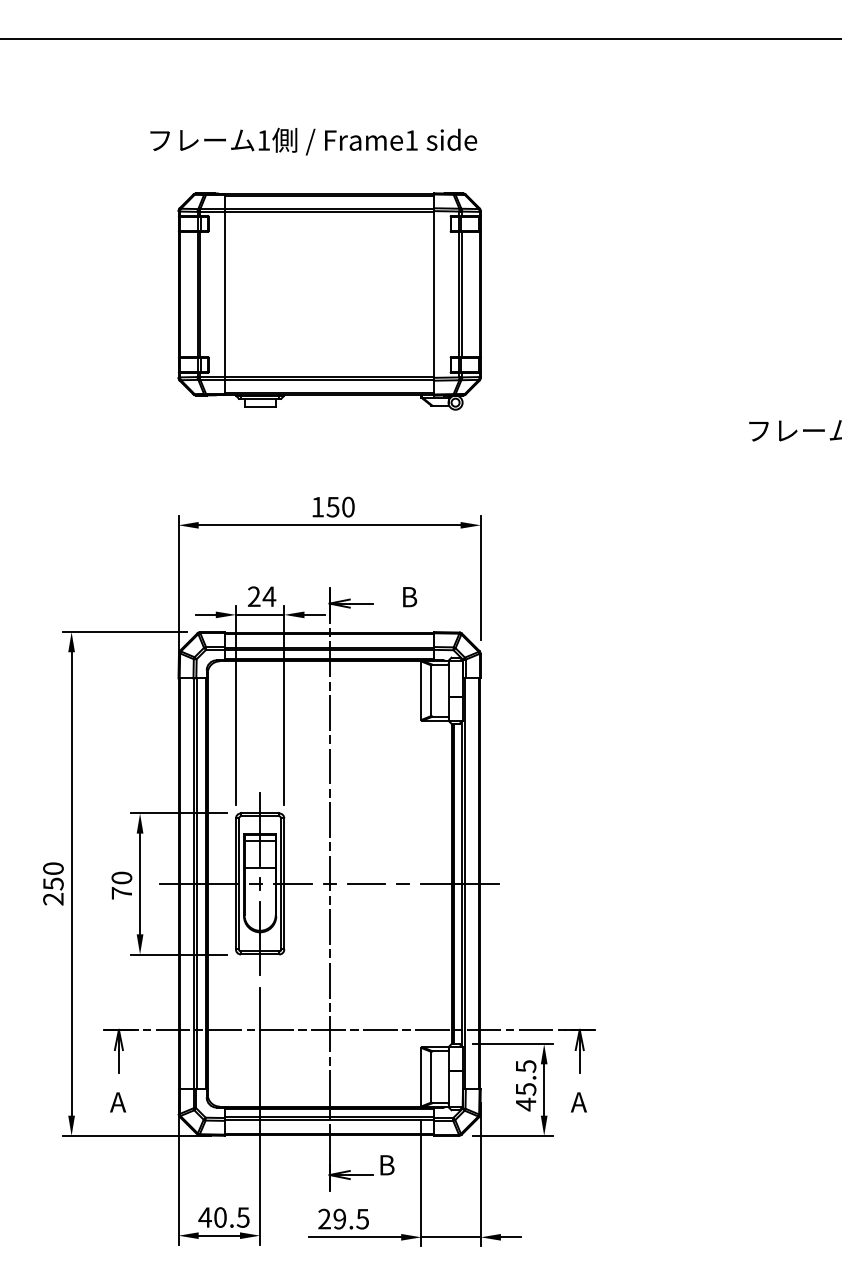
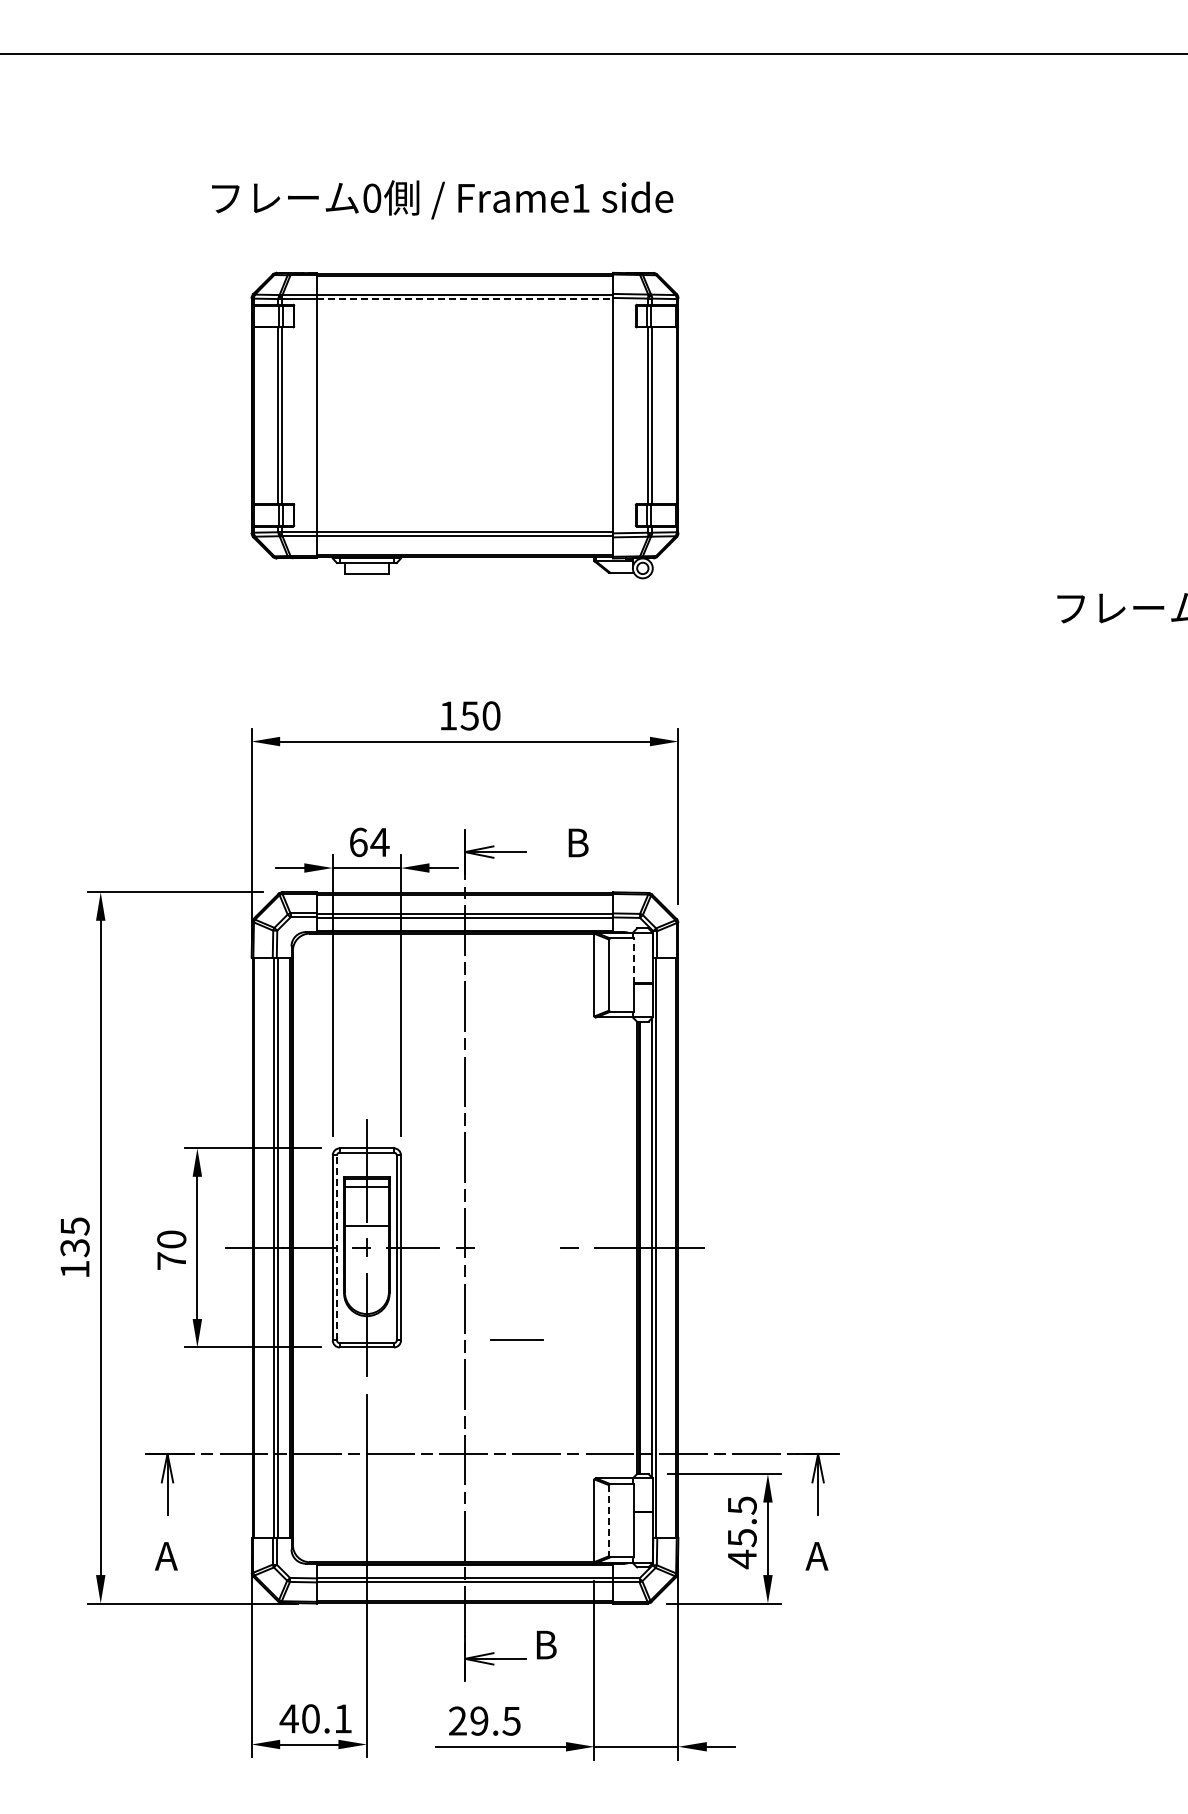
text: (264, 139) -> (372, 197), 1 -> 0
line: (329, 212) -> (465, 299), solid -> dashed
text: (254, 596) -> (358, 842), 24 -> 64
line: (448, 681) -> (633, 961), solid -> dashed
text: (53, 883) -> (74, 1247), 250 -> 135
line: (239, 883) -> (337, 1247), solid -> dashed
line: (366, 883) -> (516, 1339), moved
line: (431, 1077) -> (608, 1520), solid -> dashed
text: (242, 1217) -> (342, 1718), 40.5 -> 40.1

